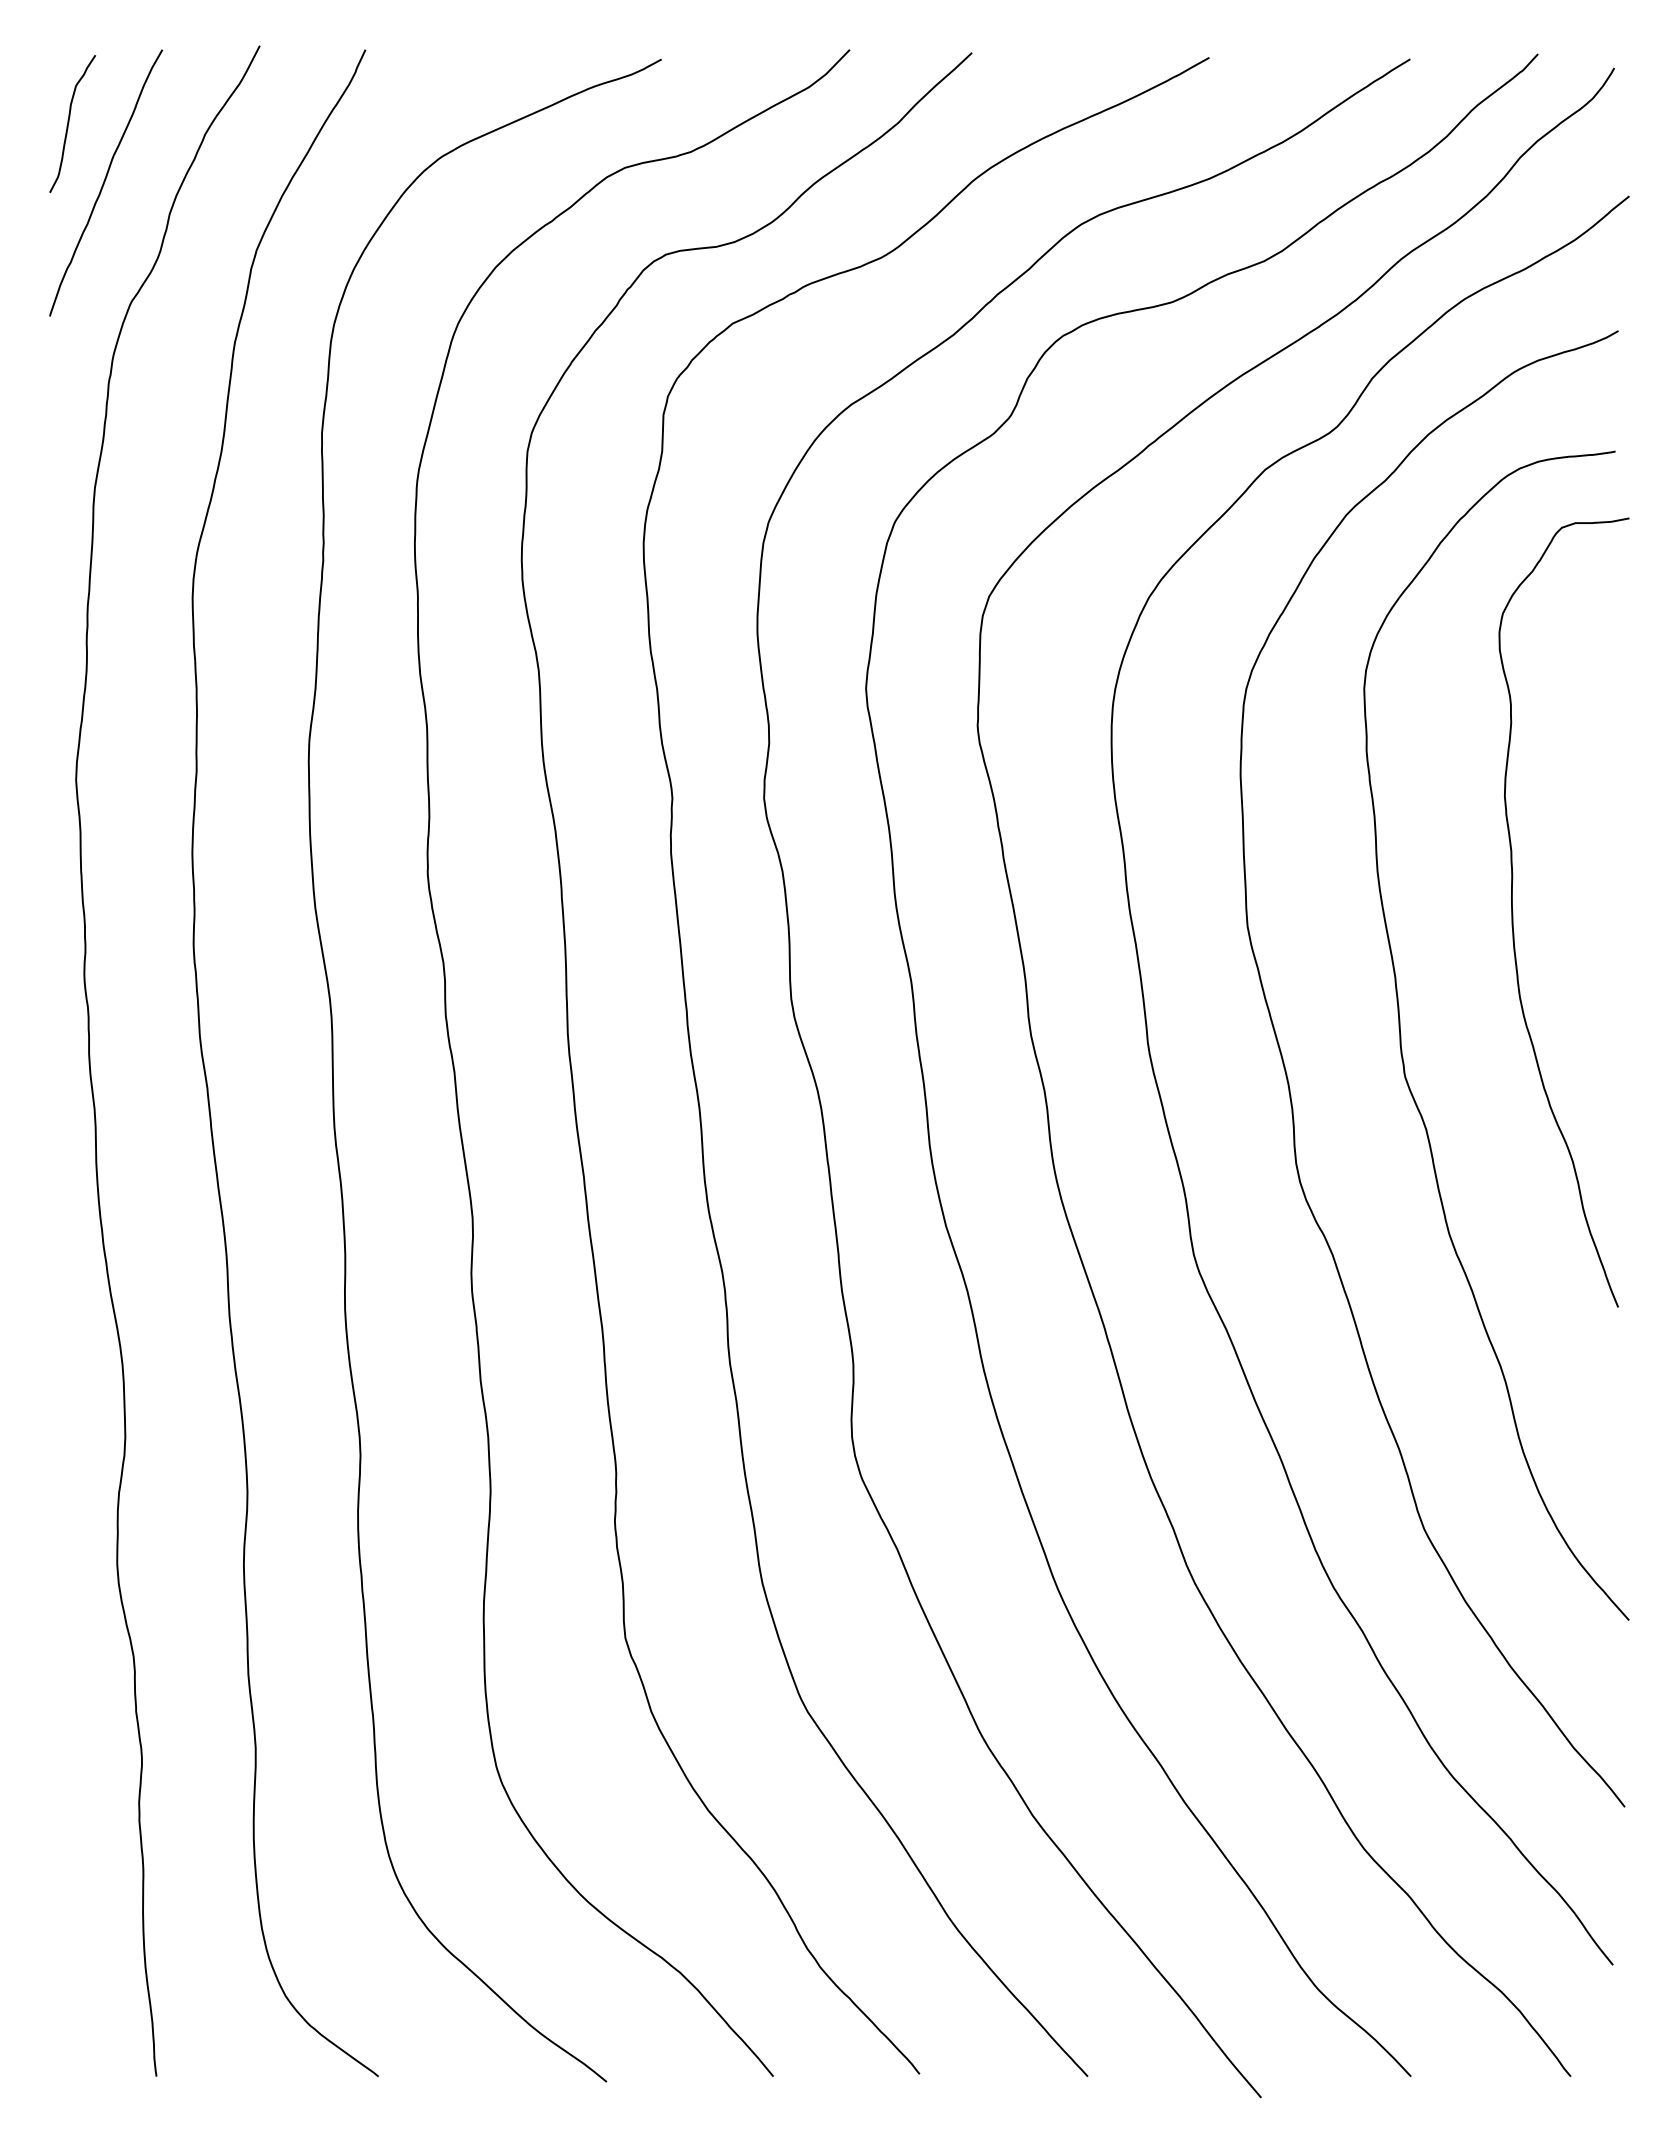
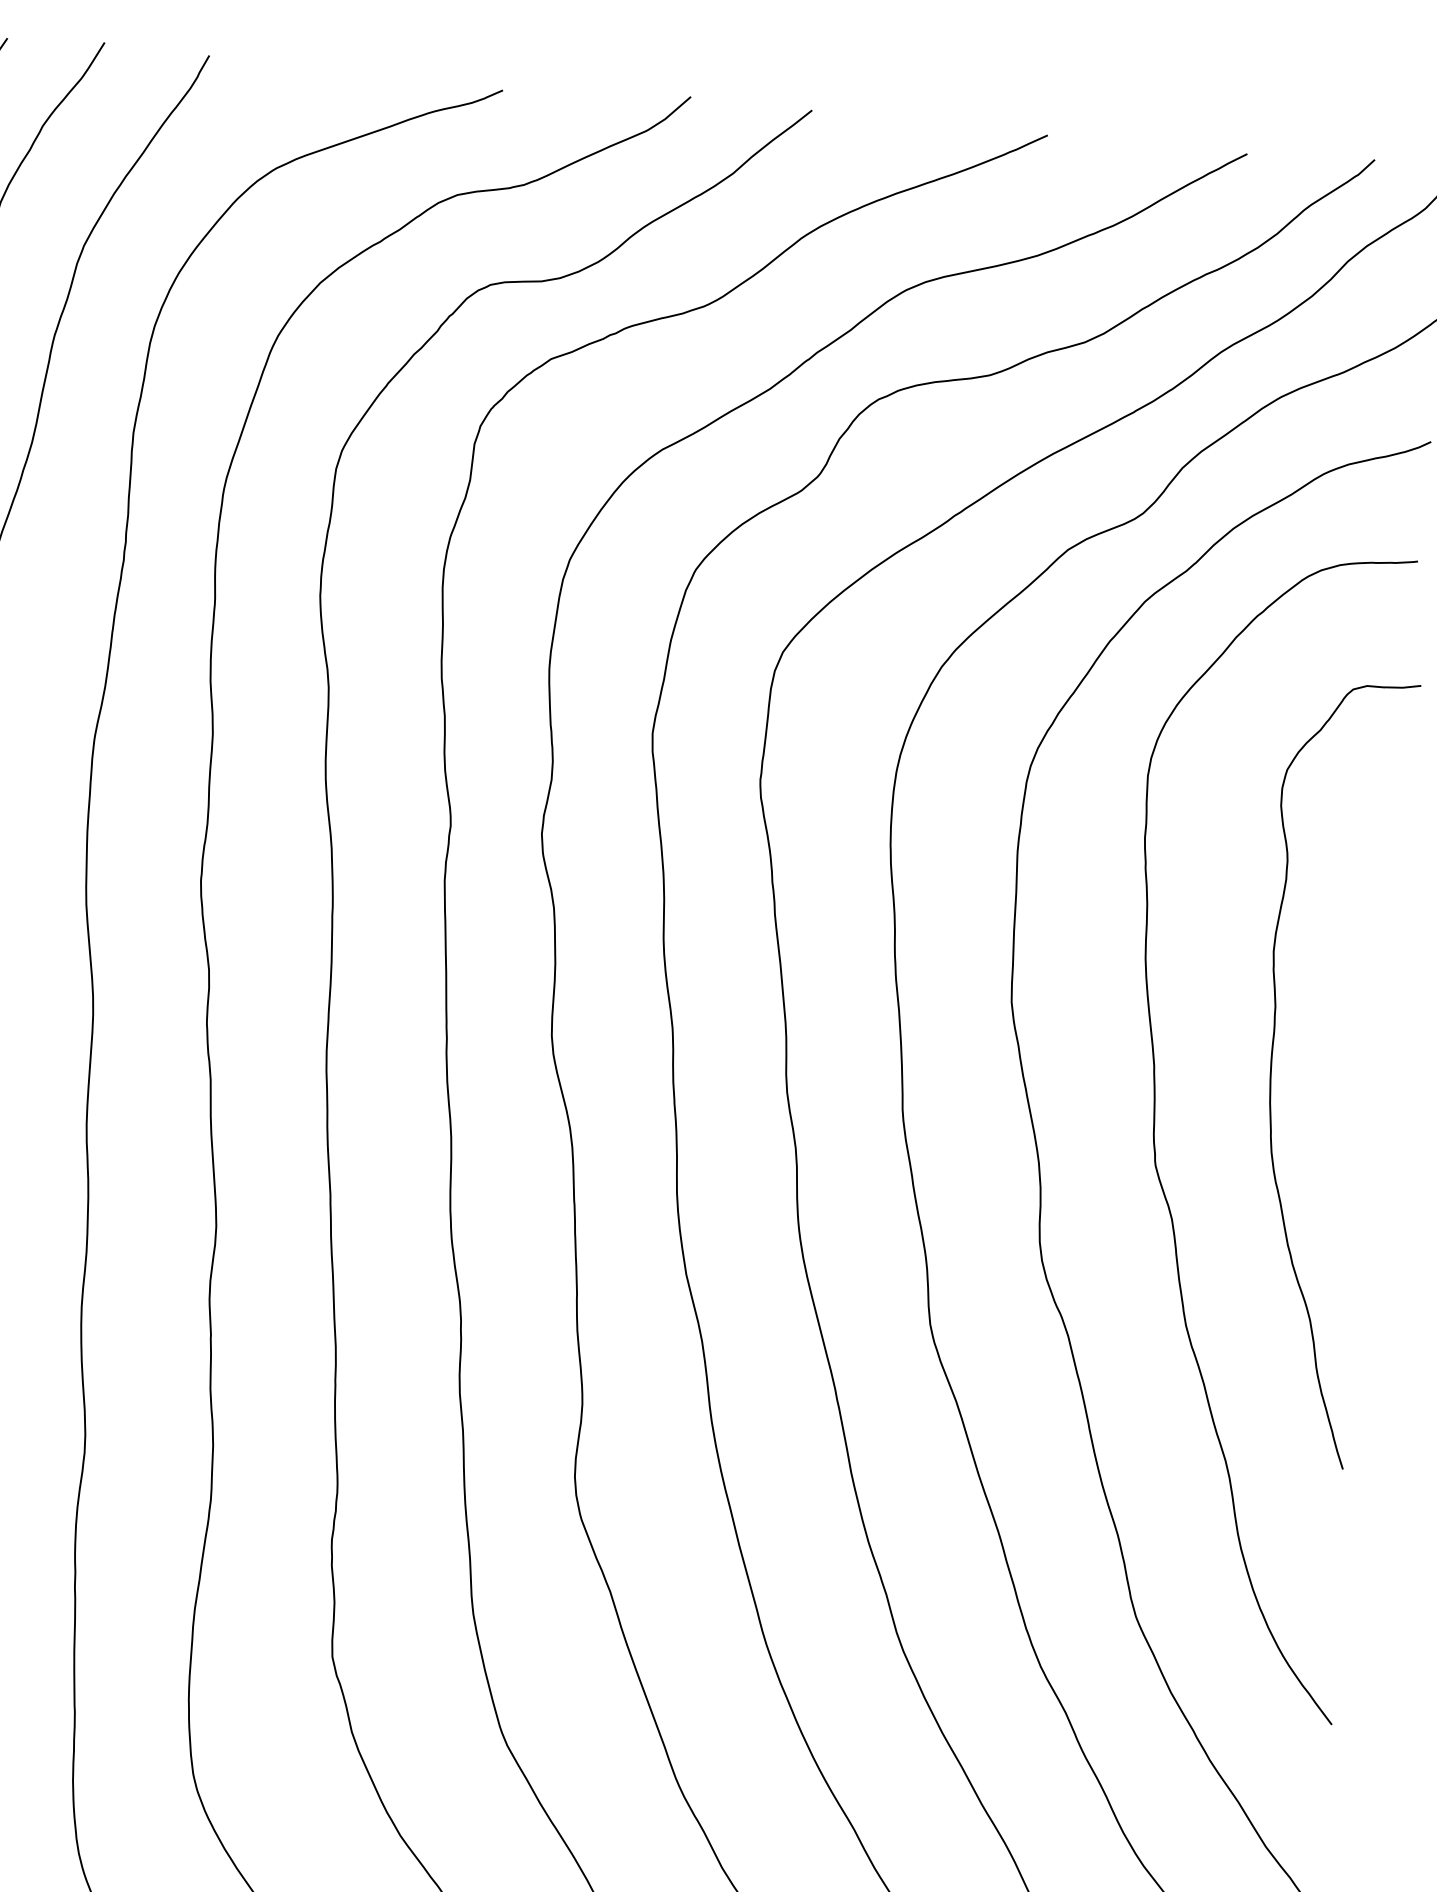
curve: (1513, 912) -> (1272, 1067), moved

